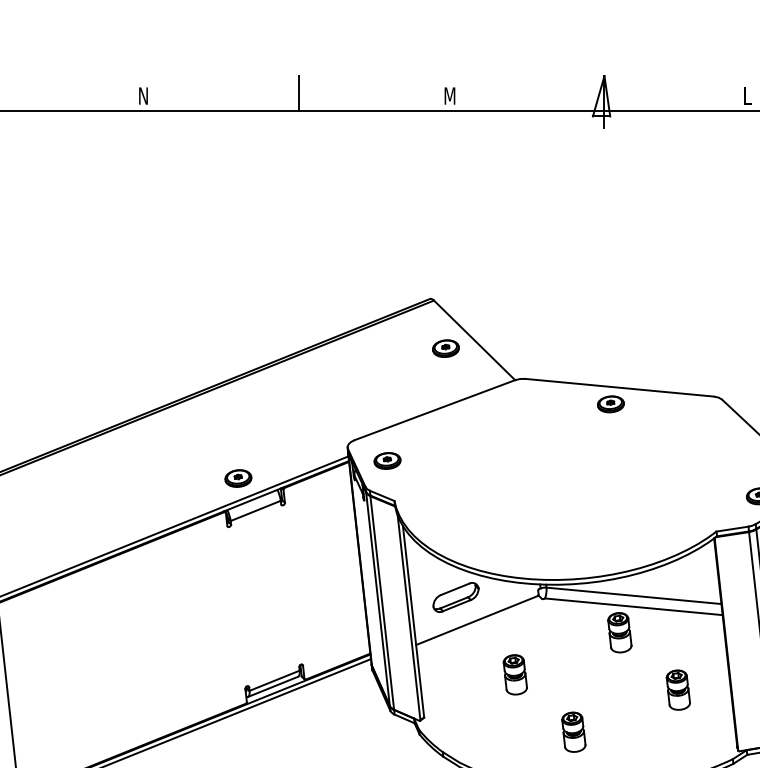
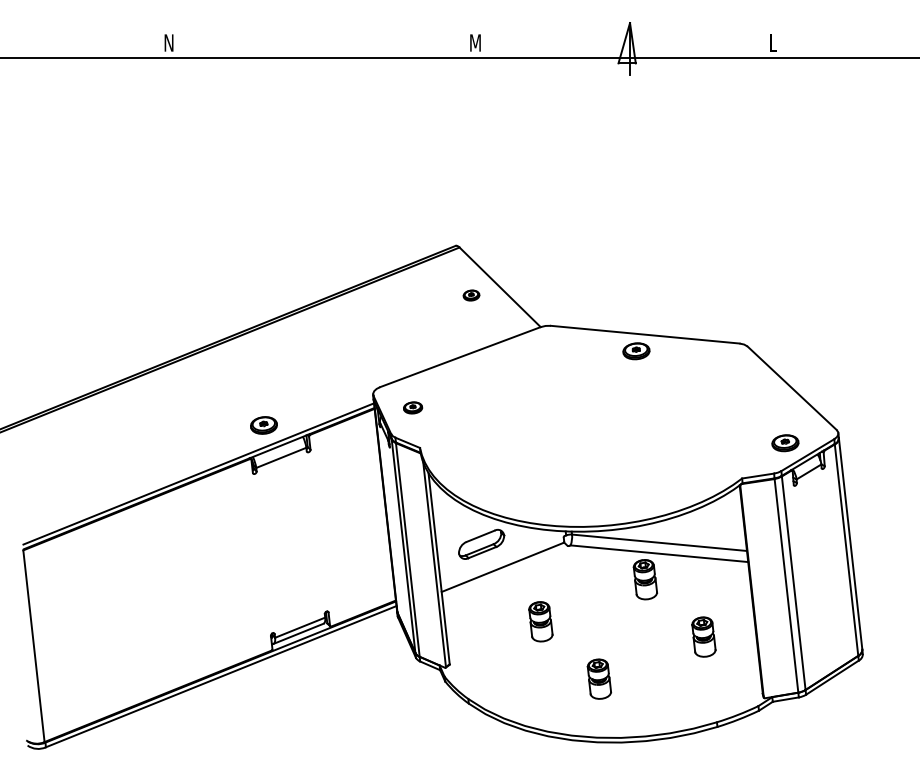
line: (298, 93) -> (324, 40), removed
part: (445, 348) -> (471, 295), size x0.6
part: (386, 460) -> (412, 407), size x0.7

